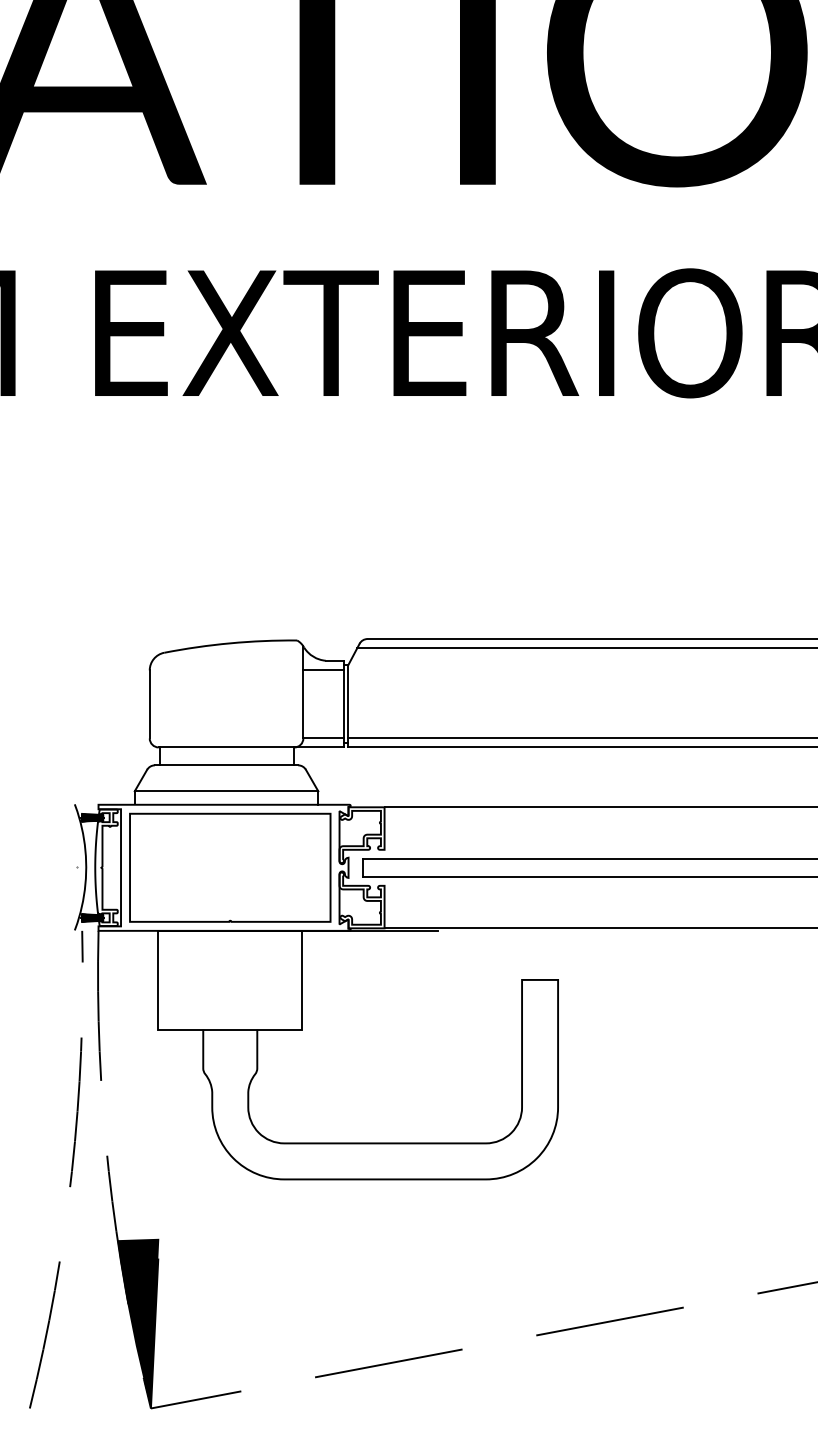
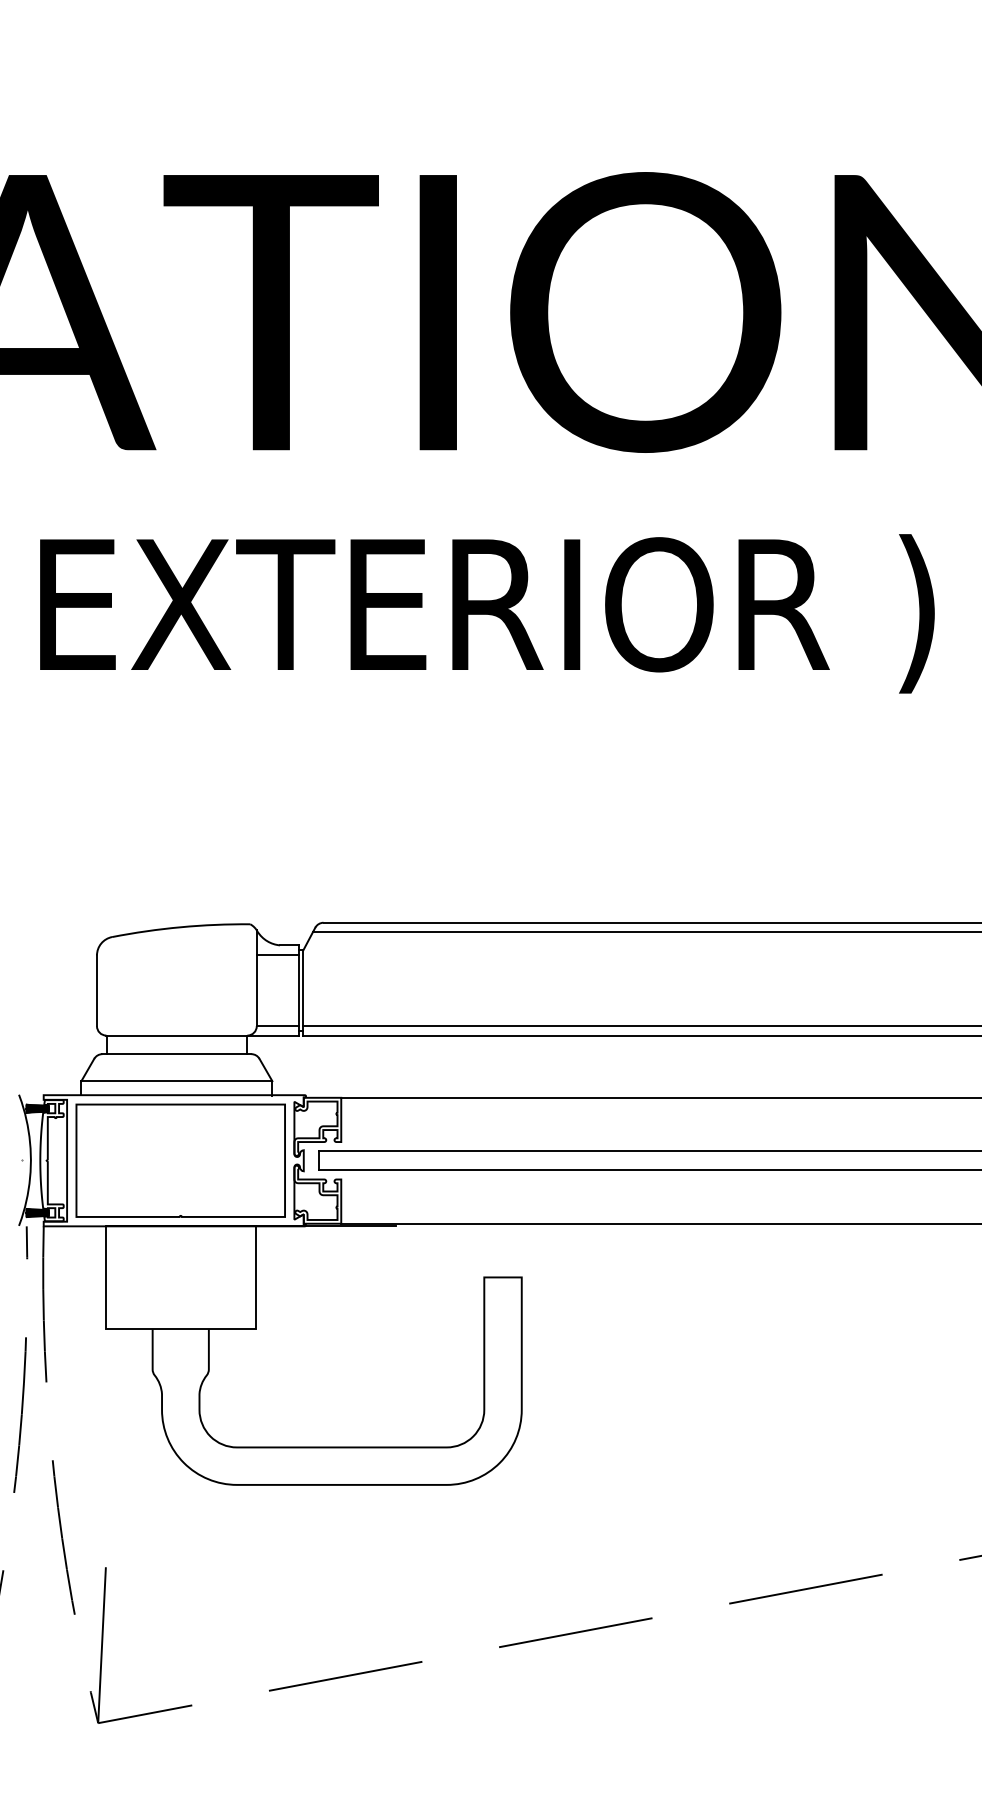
fill: (137, 1323) -> (84, 1634), removed

